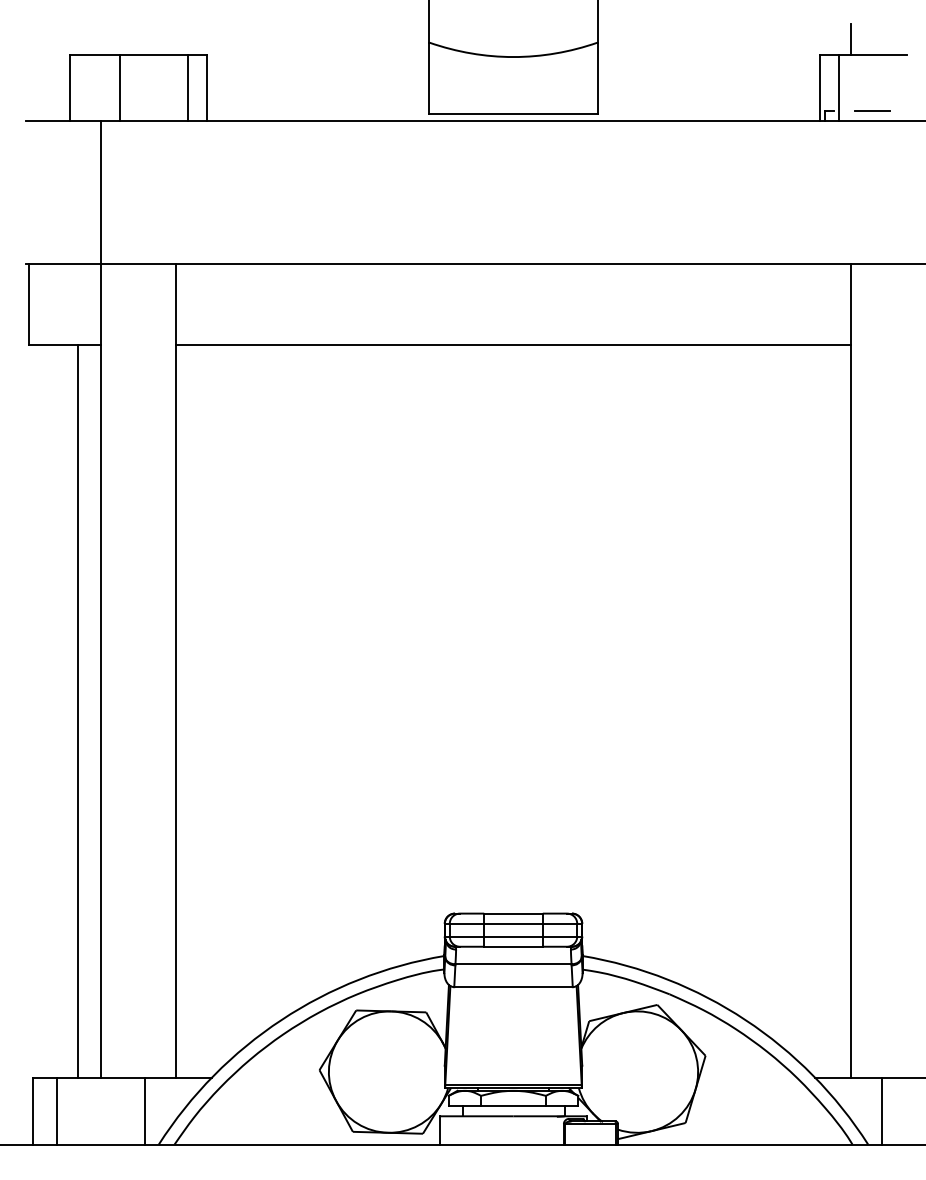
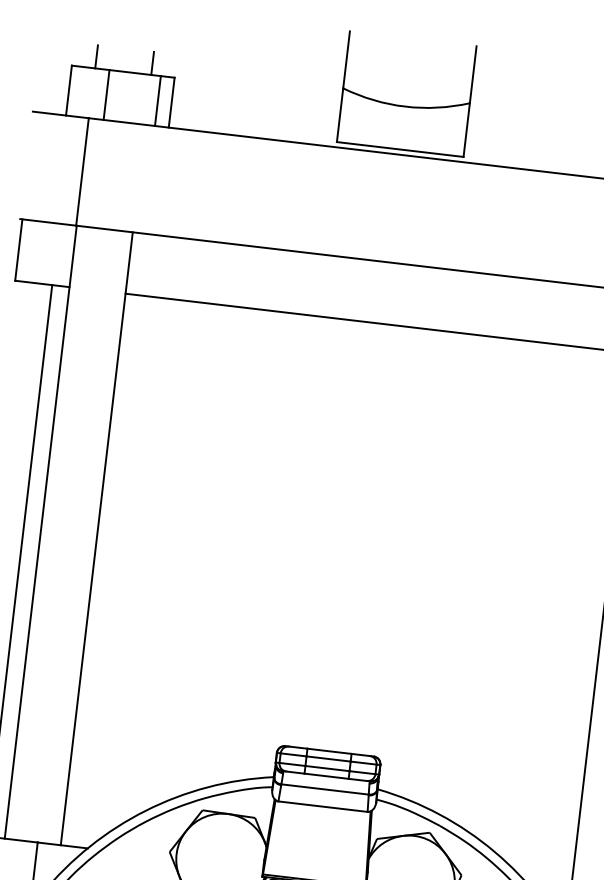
line: (101, 39) -> (96, 57), added
line: (175, 39) -> (152, 63), added

